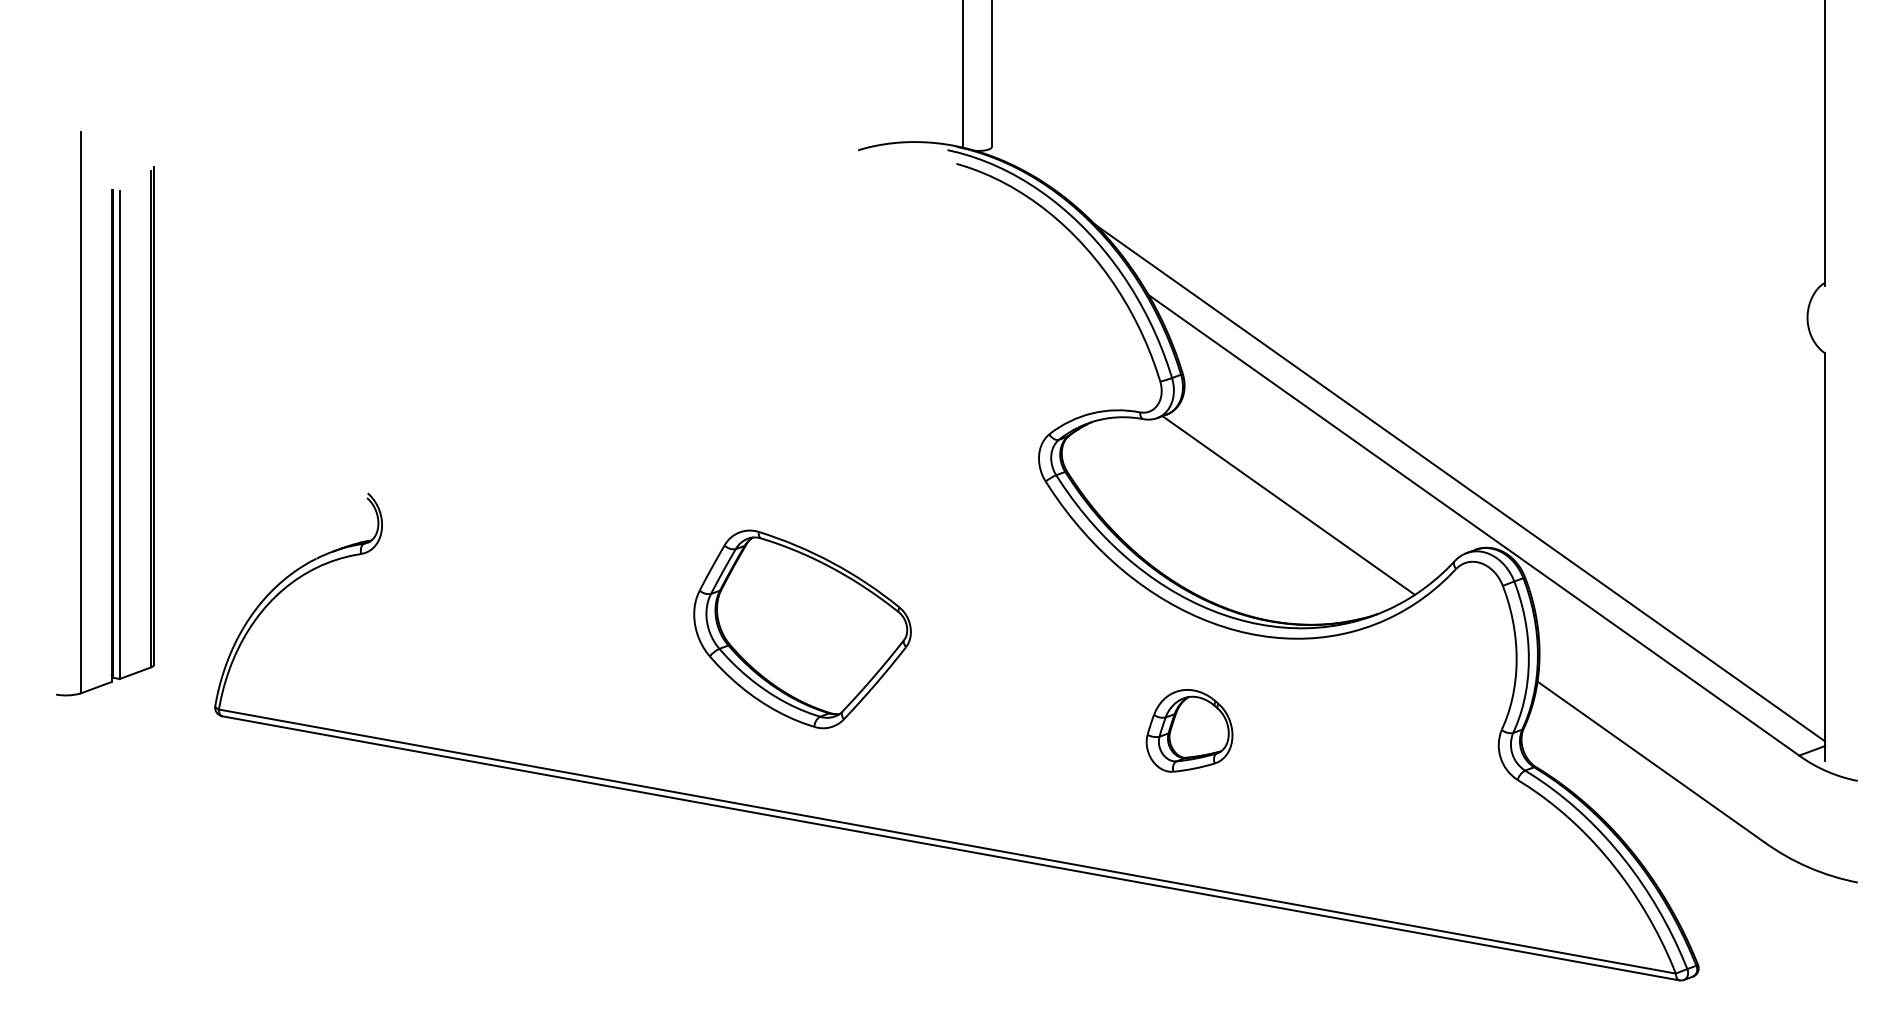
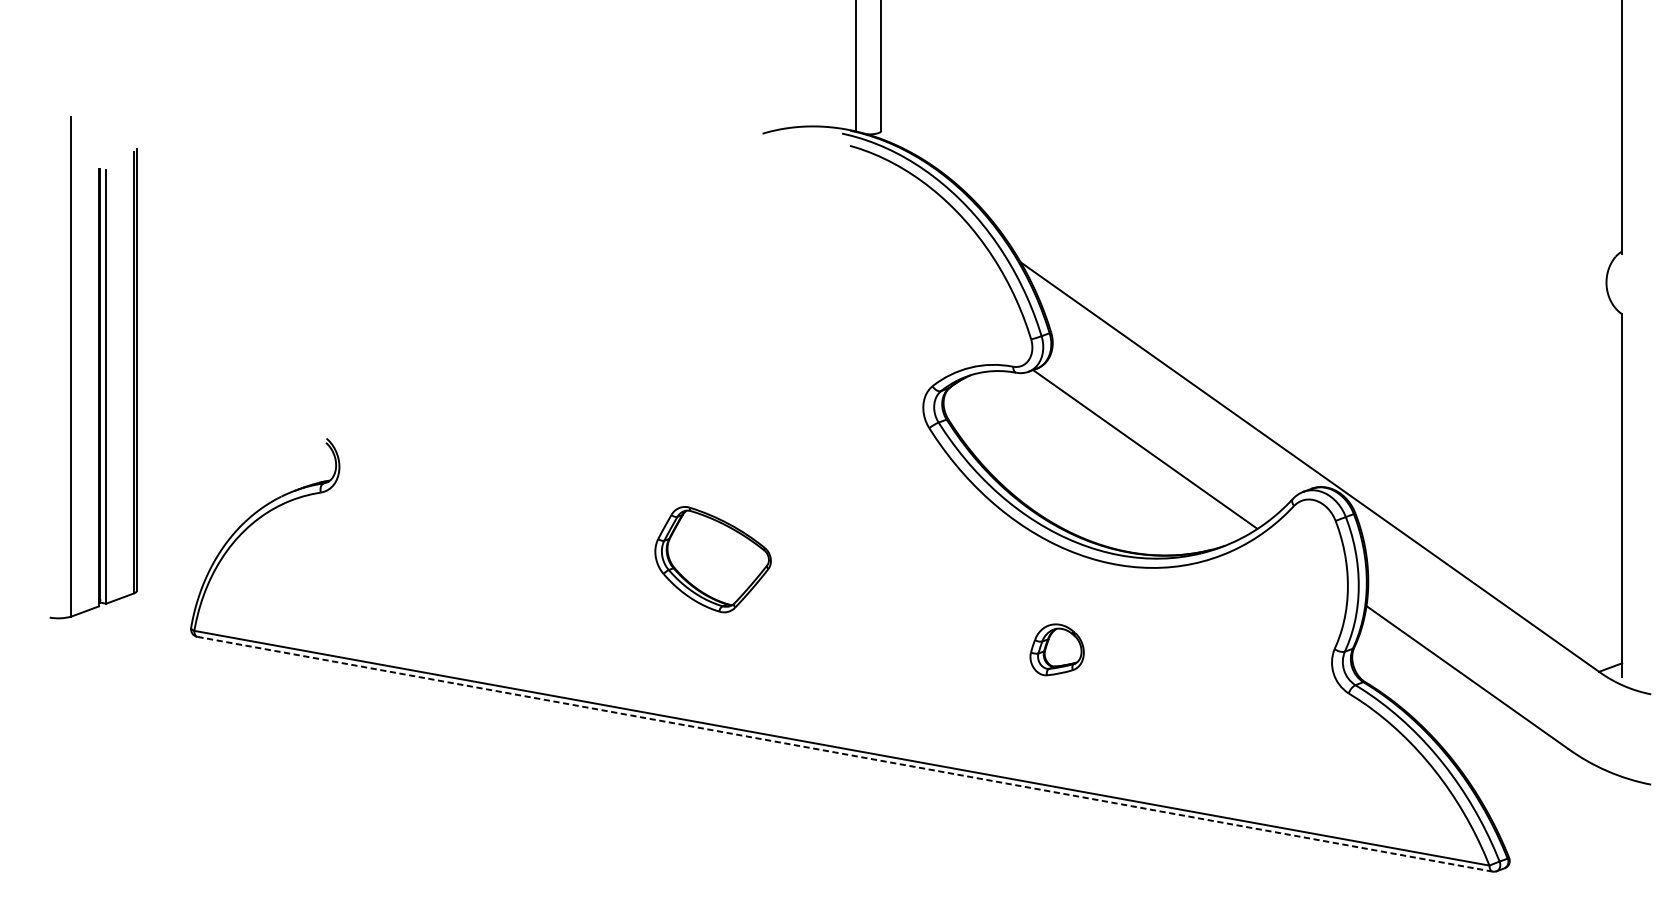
line: (1460, 482) -> (1298, 429), removed
part: (802, 629) -> (713, 559), size x0.6
part: (1189, 730) -> (1057, 649), size x0.7
line: (951, 848) -> (845, 754), solid -> dashed

